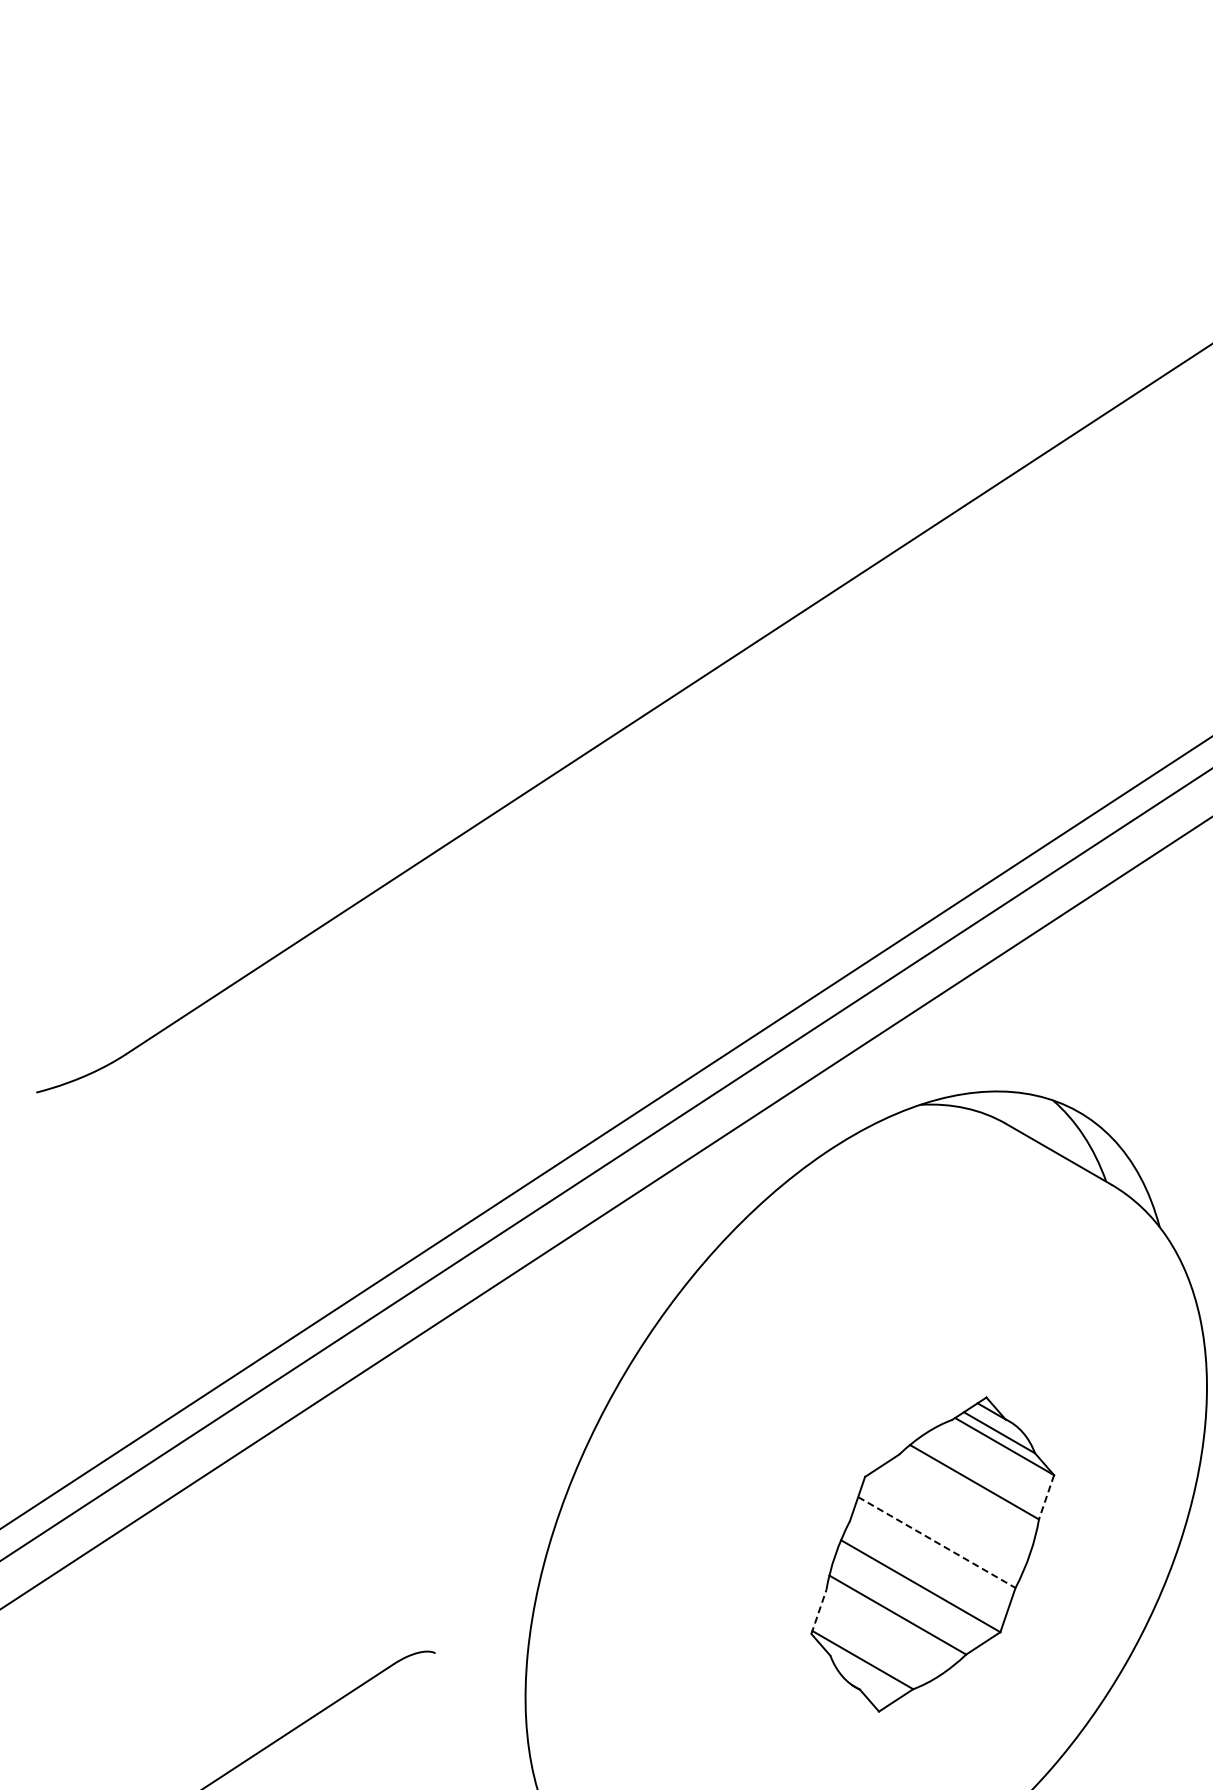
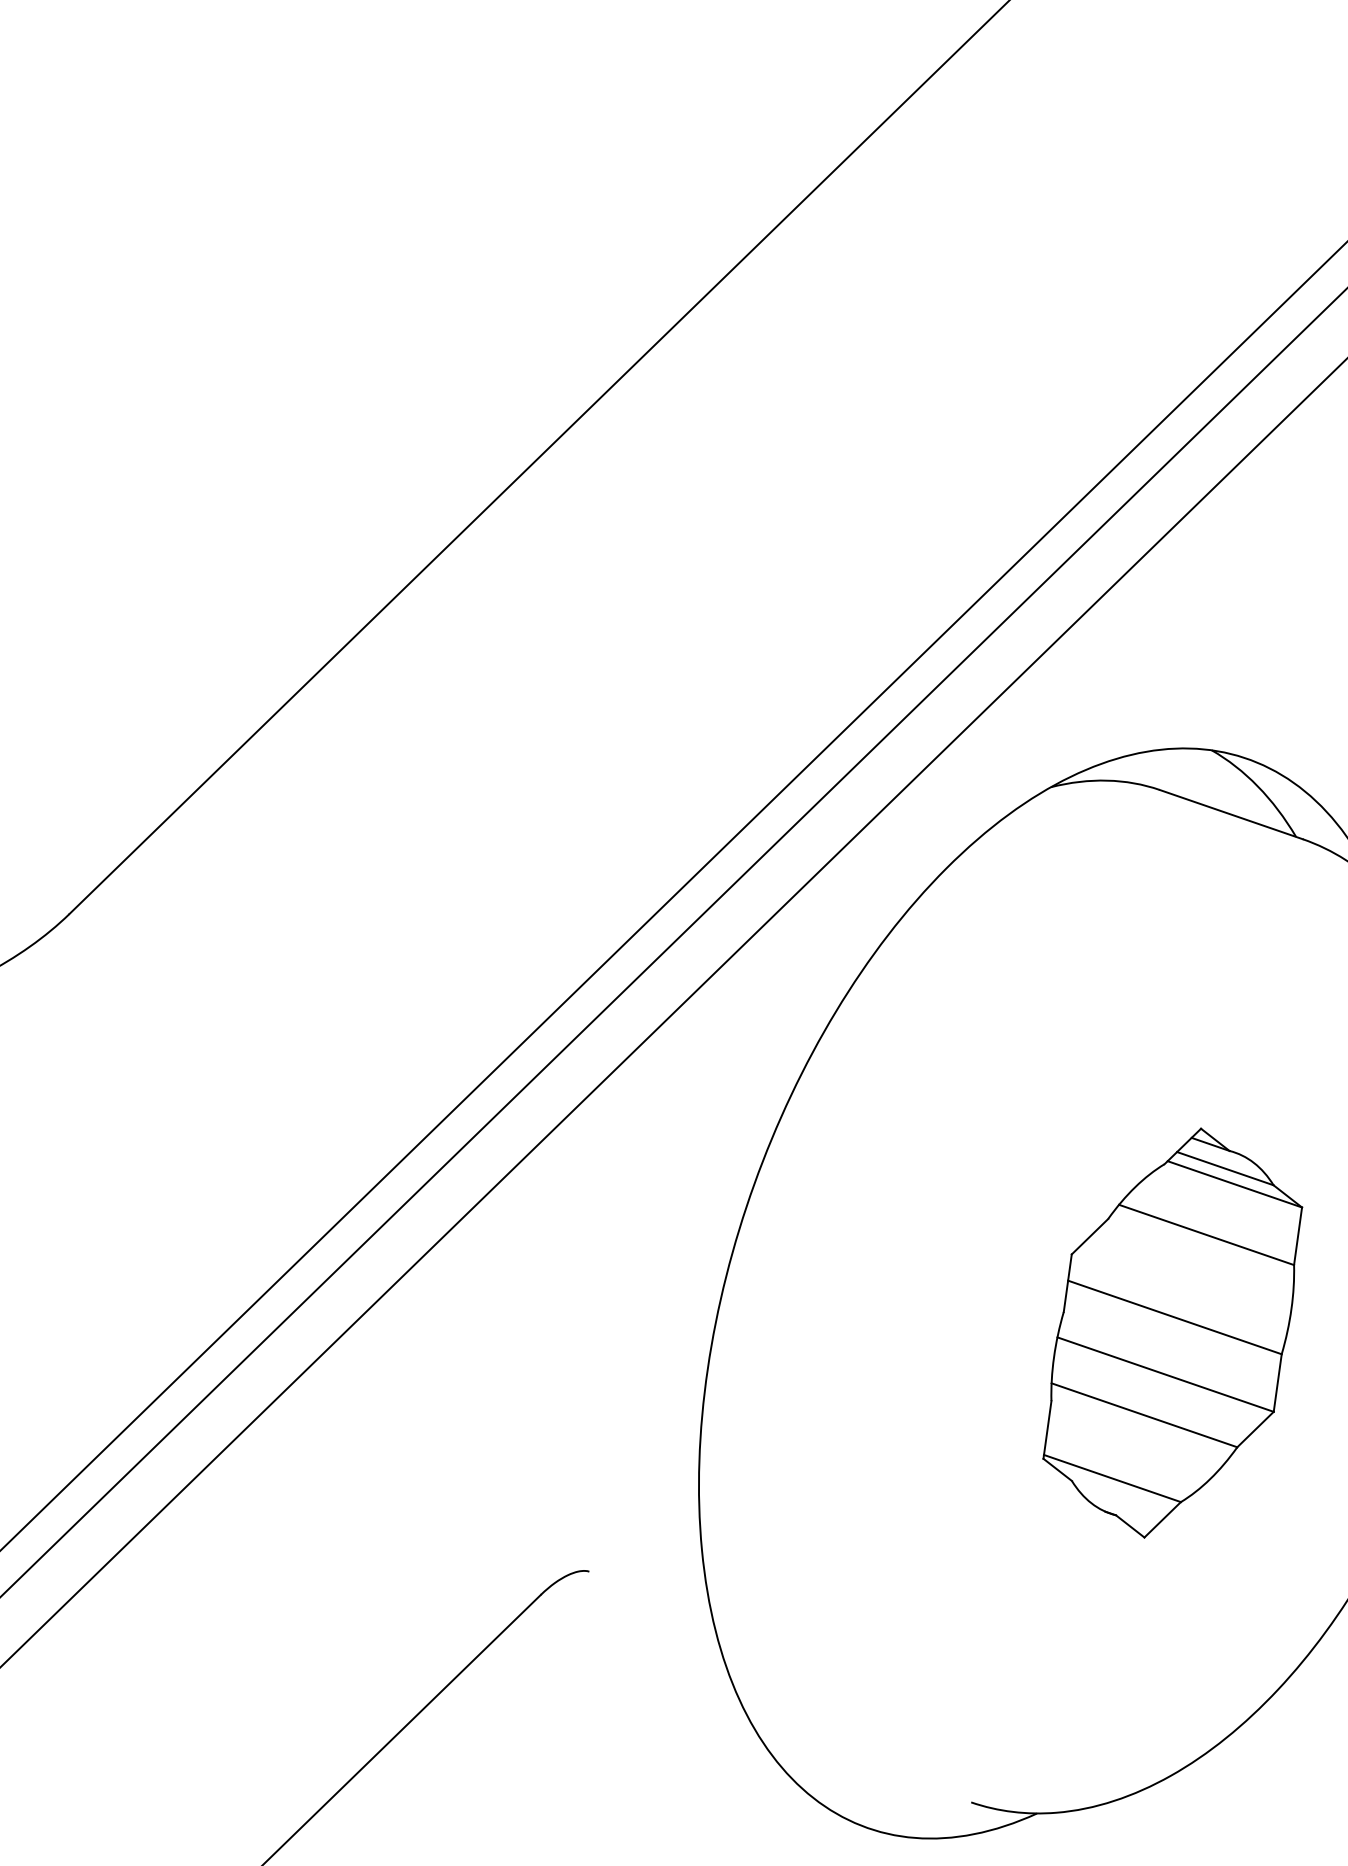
line: (1046, 1497) -> (1298, 1236), dashed -> solid
line: (936, 1542) -> (1174, 1317), dashed -> solid
line: (819, 1611) -> (1048, 1429), dashed -> solid

